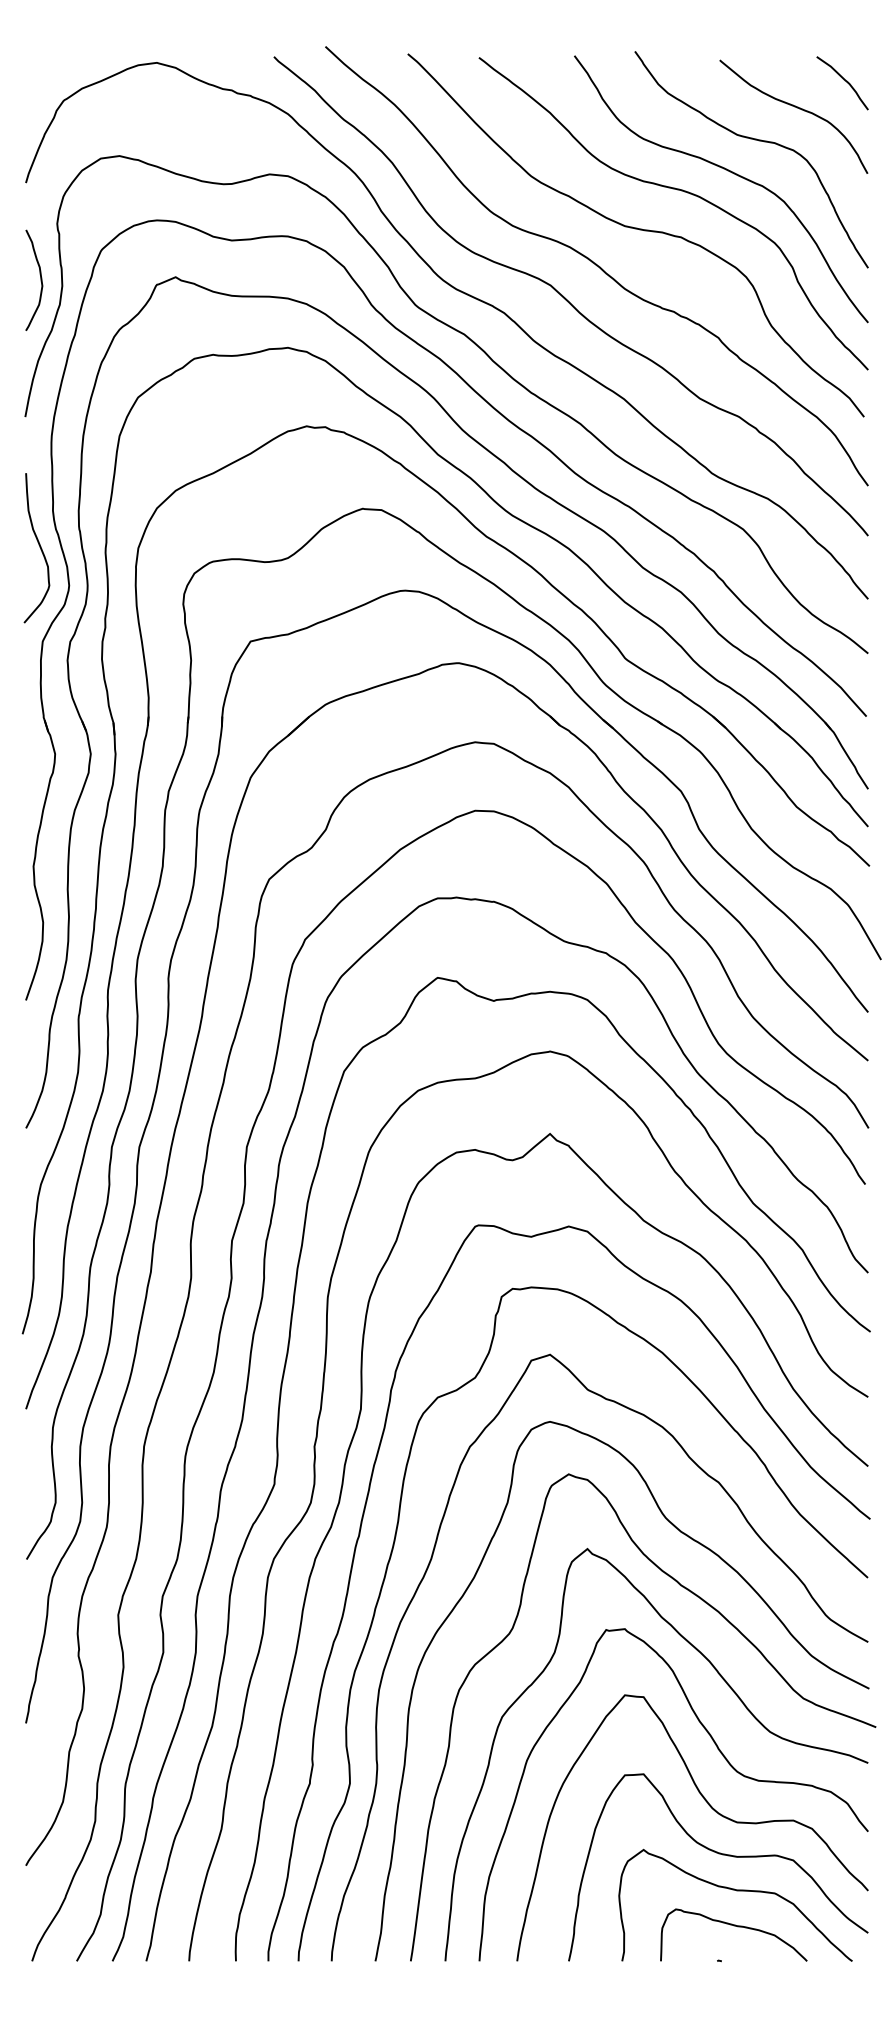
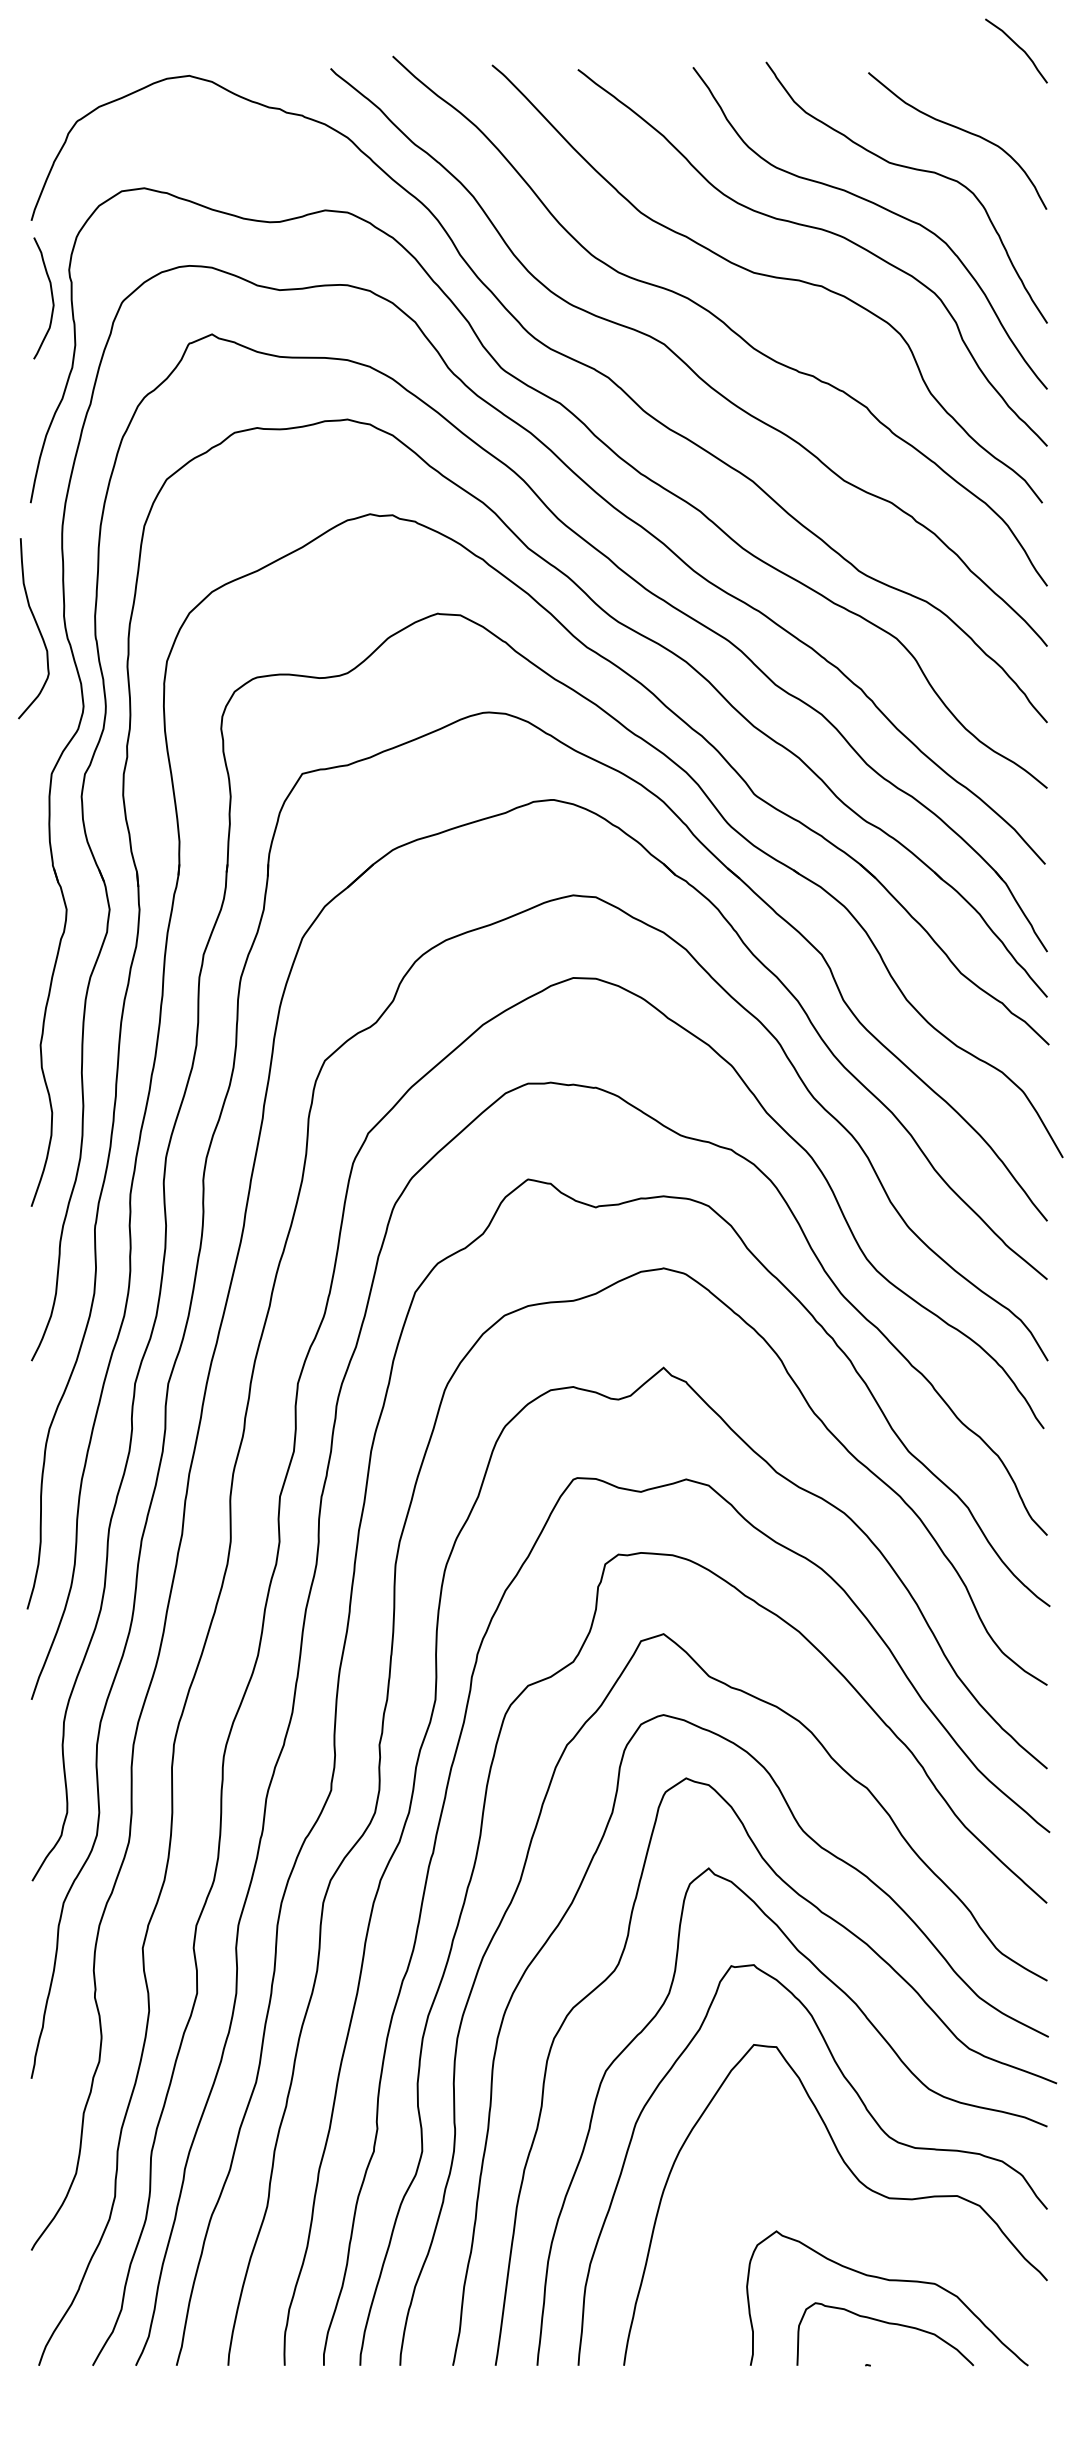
curve: (844, 80) -> (1018, 47), moved
curve: (40, 279) -> (51, 297), moved
curve: (39, 547) -> (36, 627), moved
curve: (722, 1855) -> (871, 2238), removed

